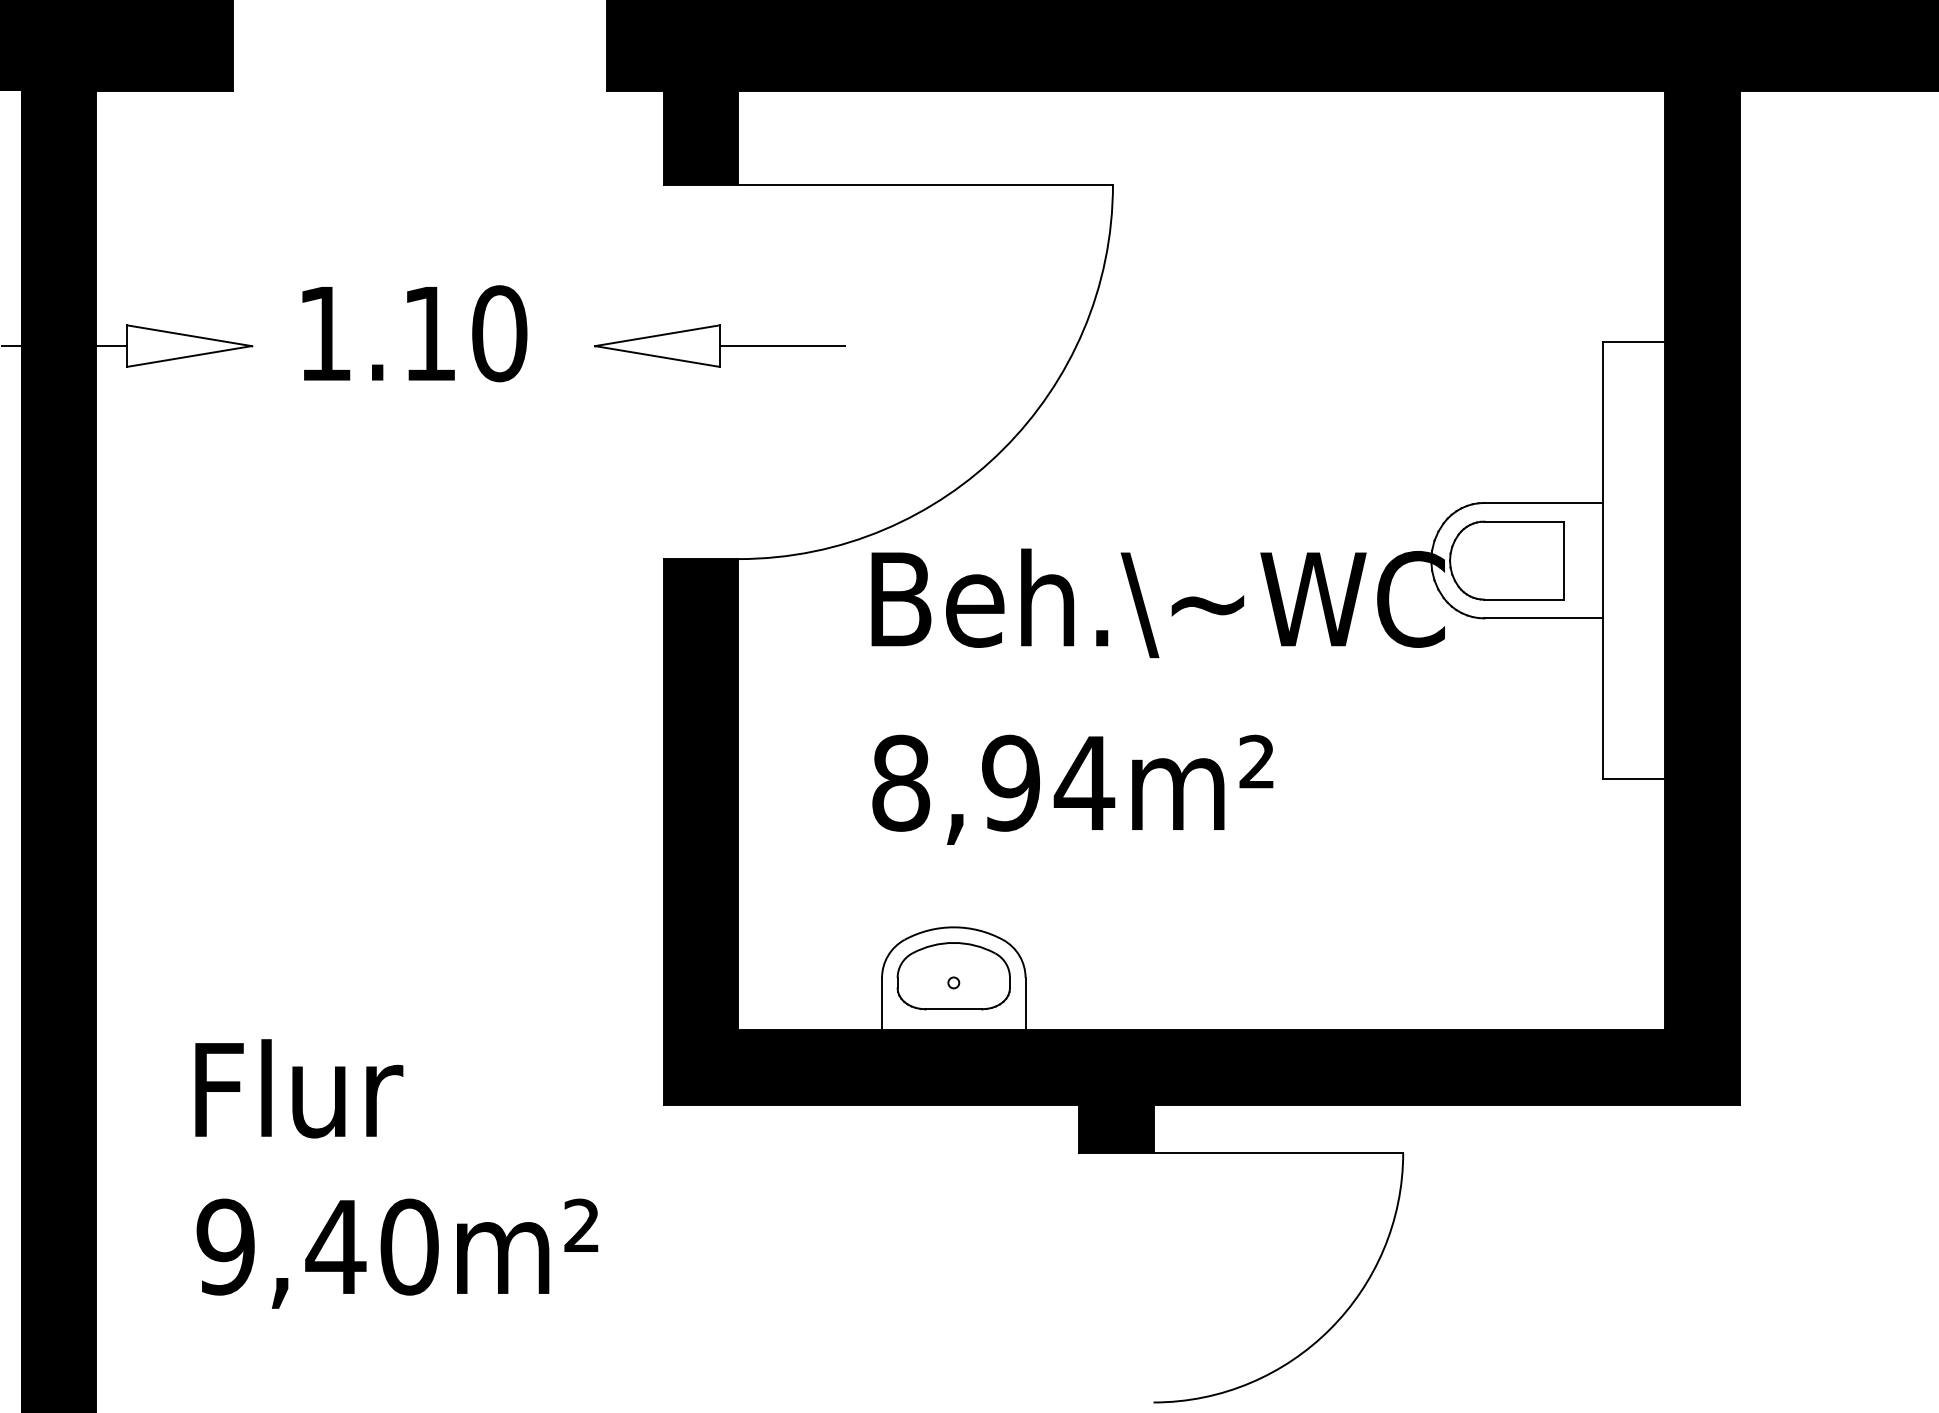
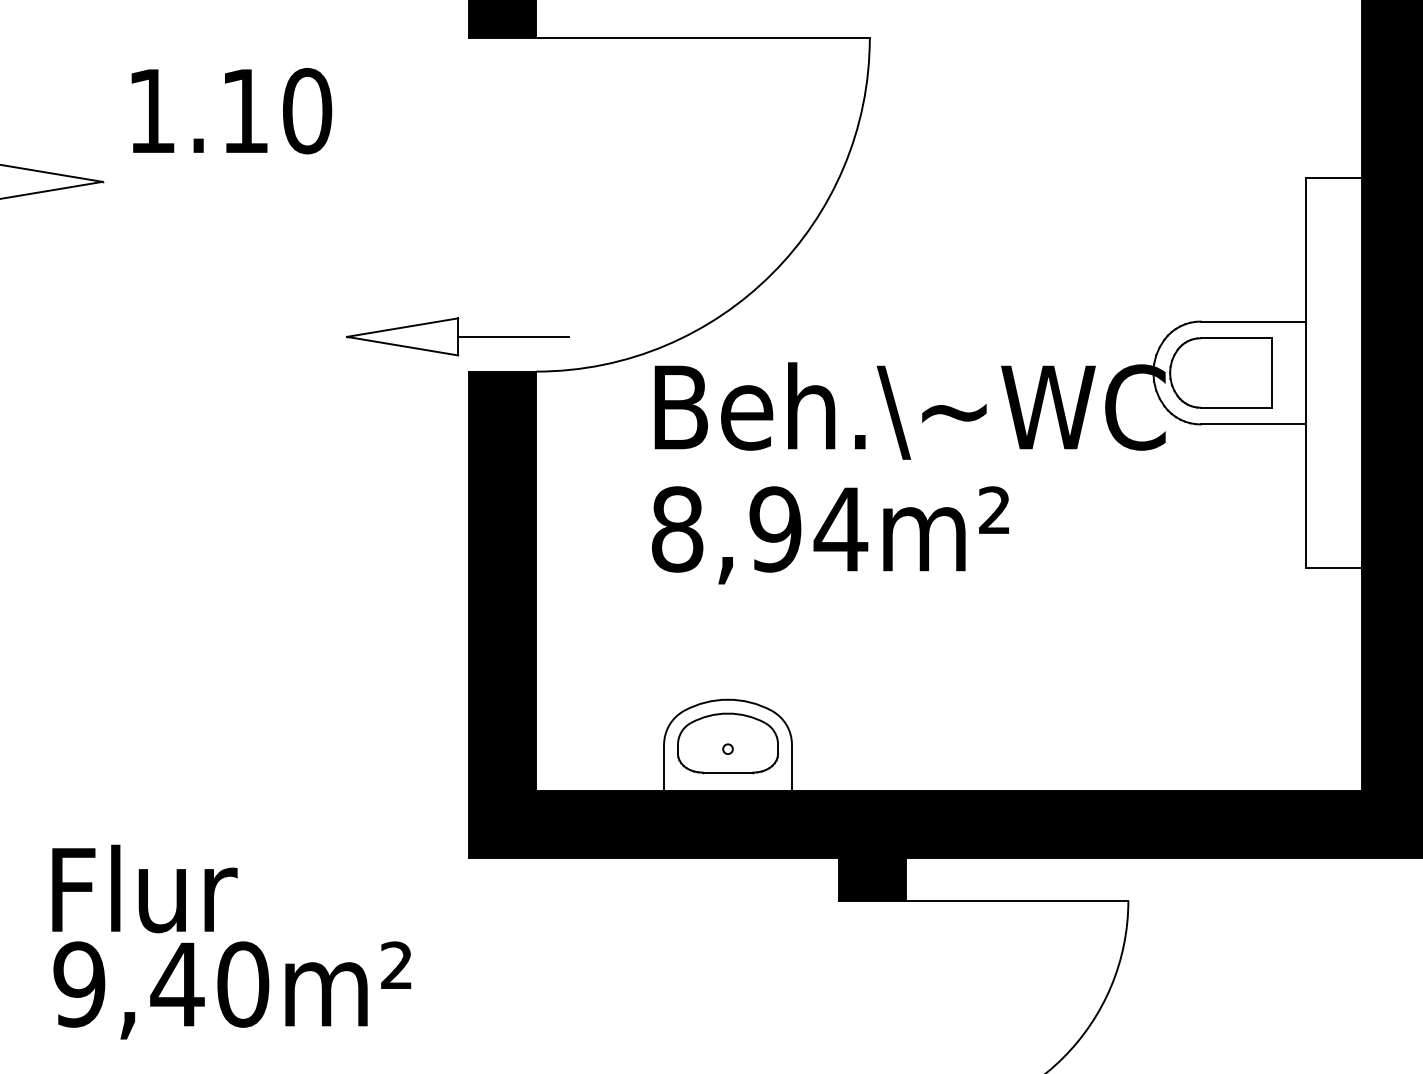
text: (414, 333) -> (231, 110), moved
part: (719, 345) -> (457, 336), moved
text: (1072, 789) -> (830, 535), moved
text: (299, 1088) -> (145, 888), moved

